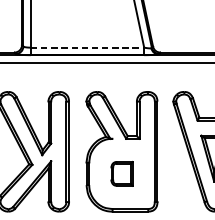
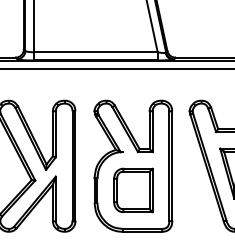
line: (88, 47) -> (96, 52), dashed -> solid
part: (122, 173) -> (133, 190), size x1.67

